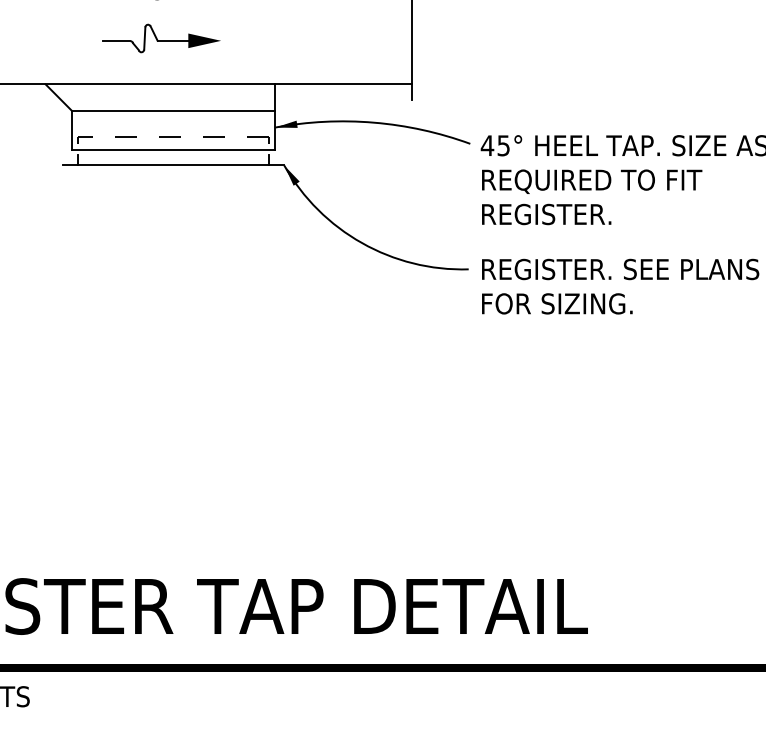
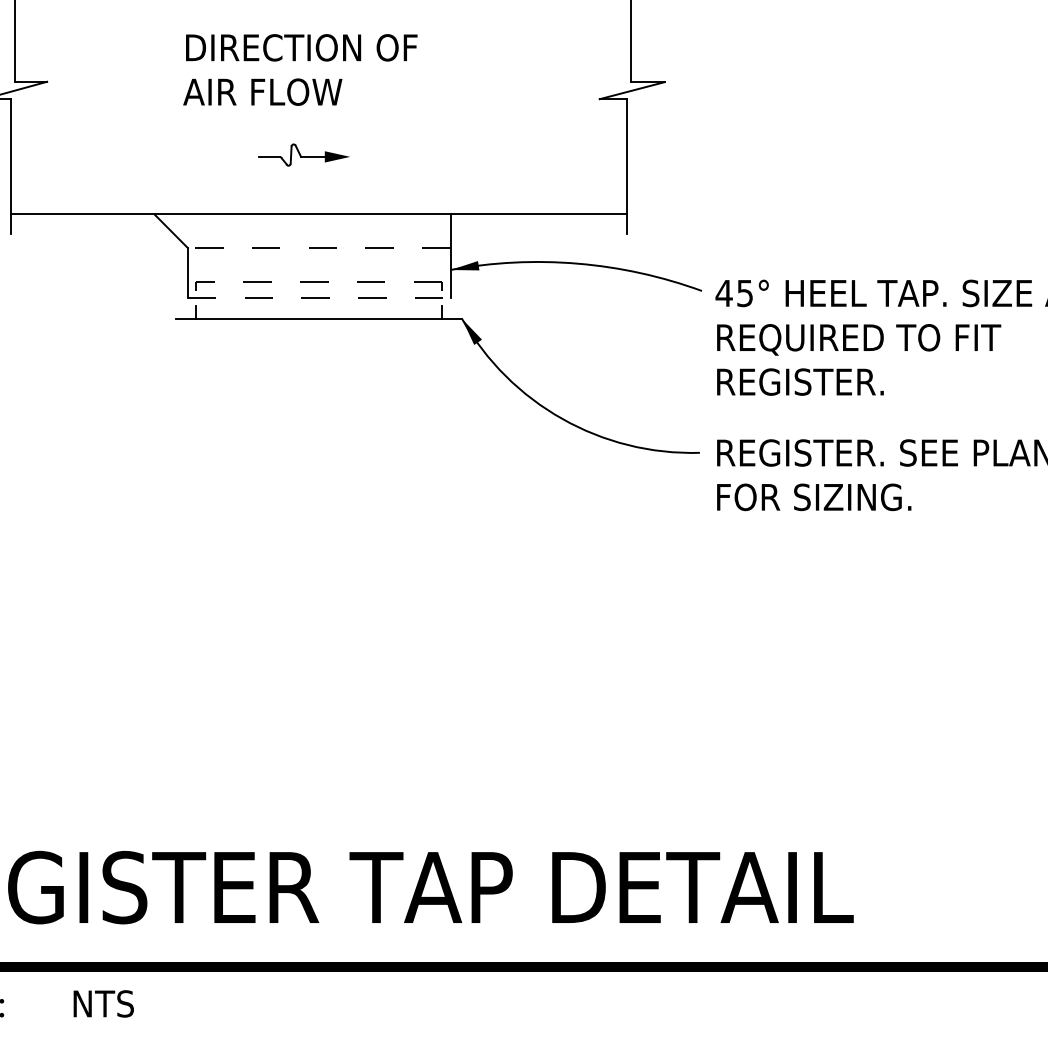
part: (162, 38) -> (304, 154), size x0.6
line: (172, 110) -> (318, 248), solid -> dashed
line: (173, 149) -> (319, 298), solid -> dashed

